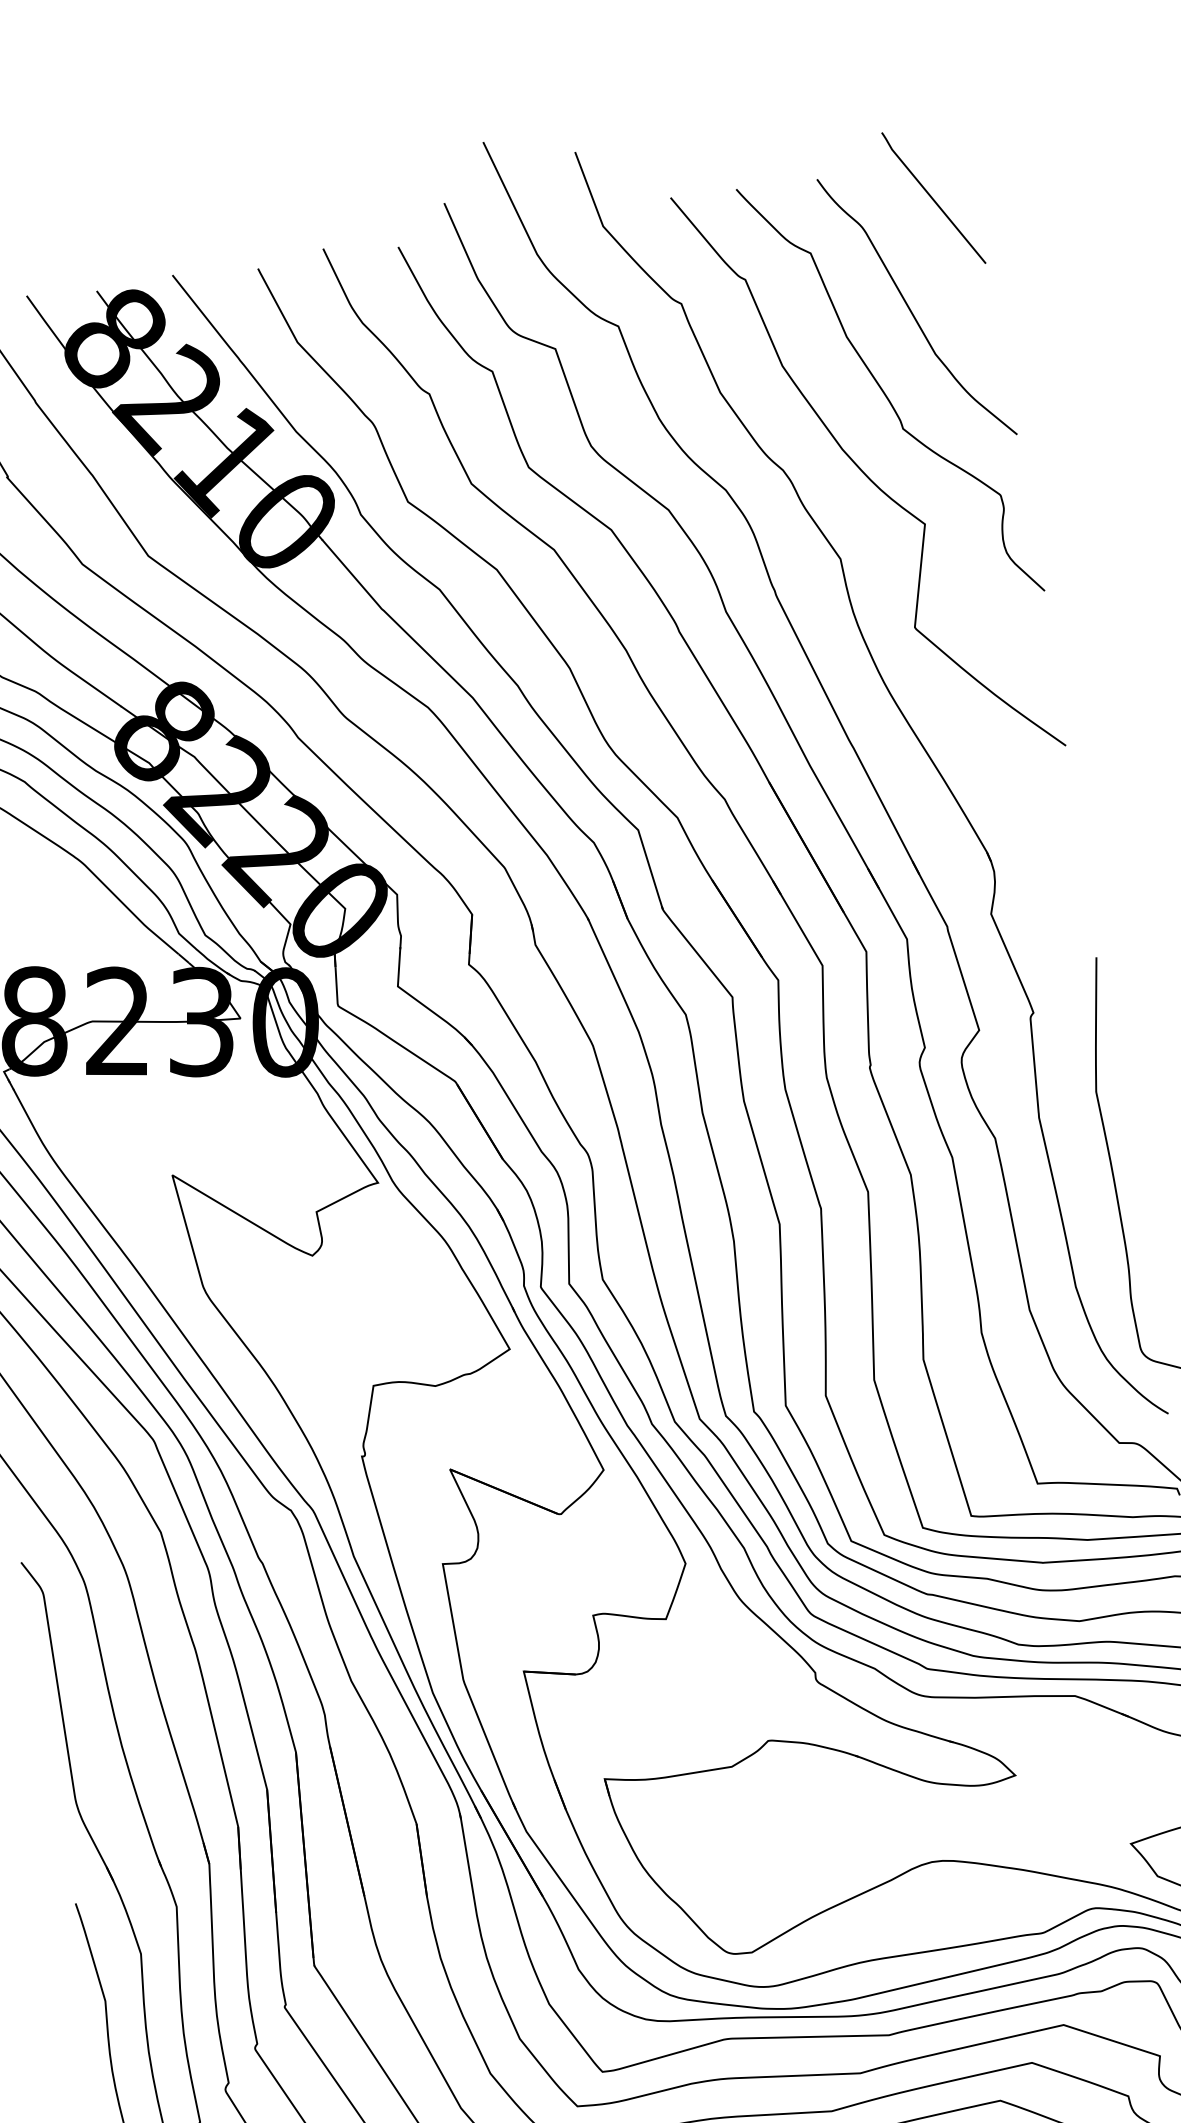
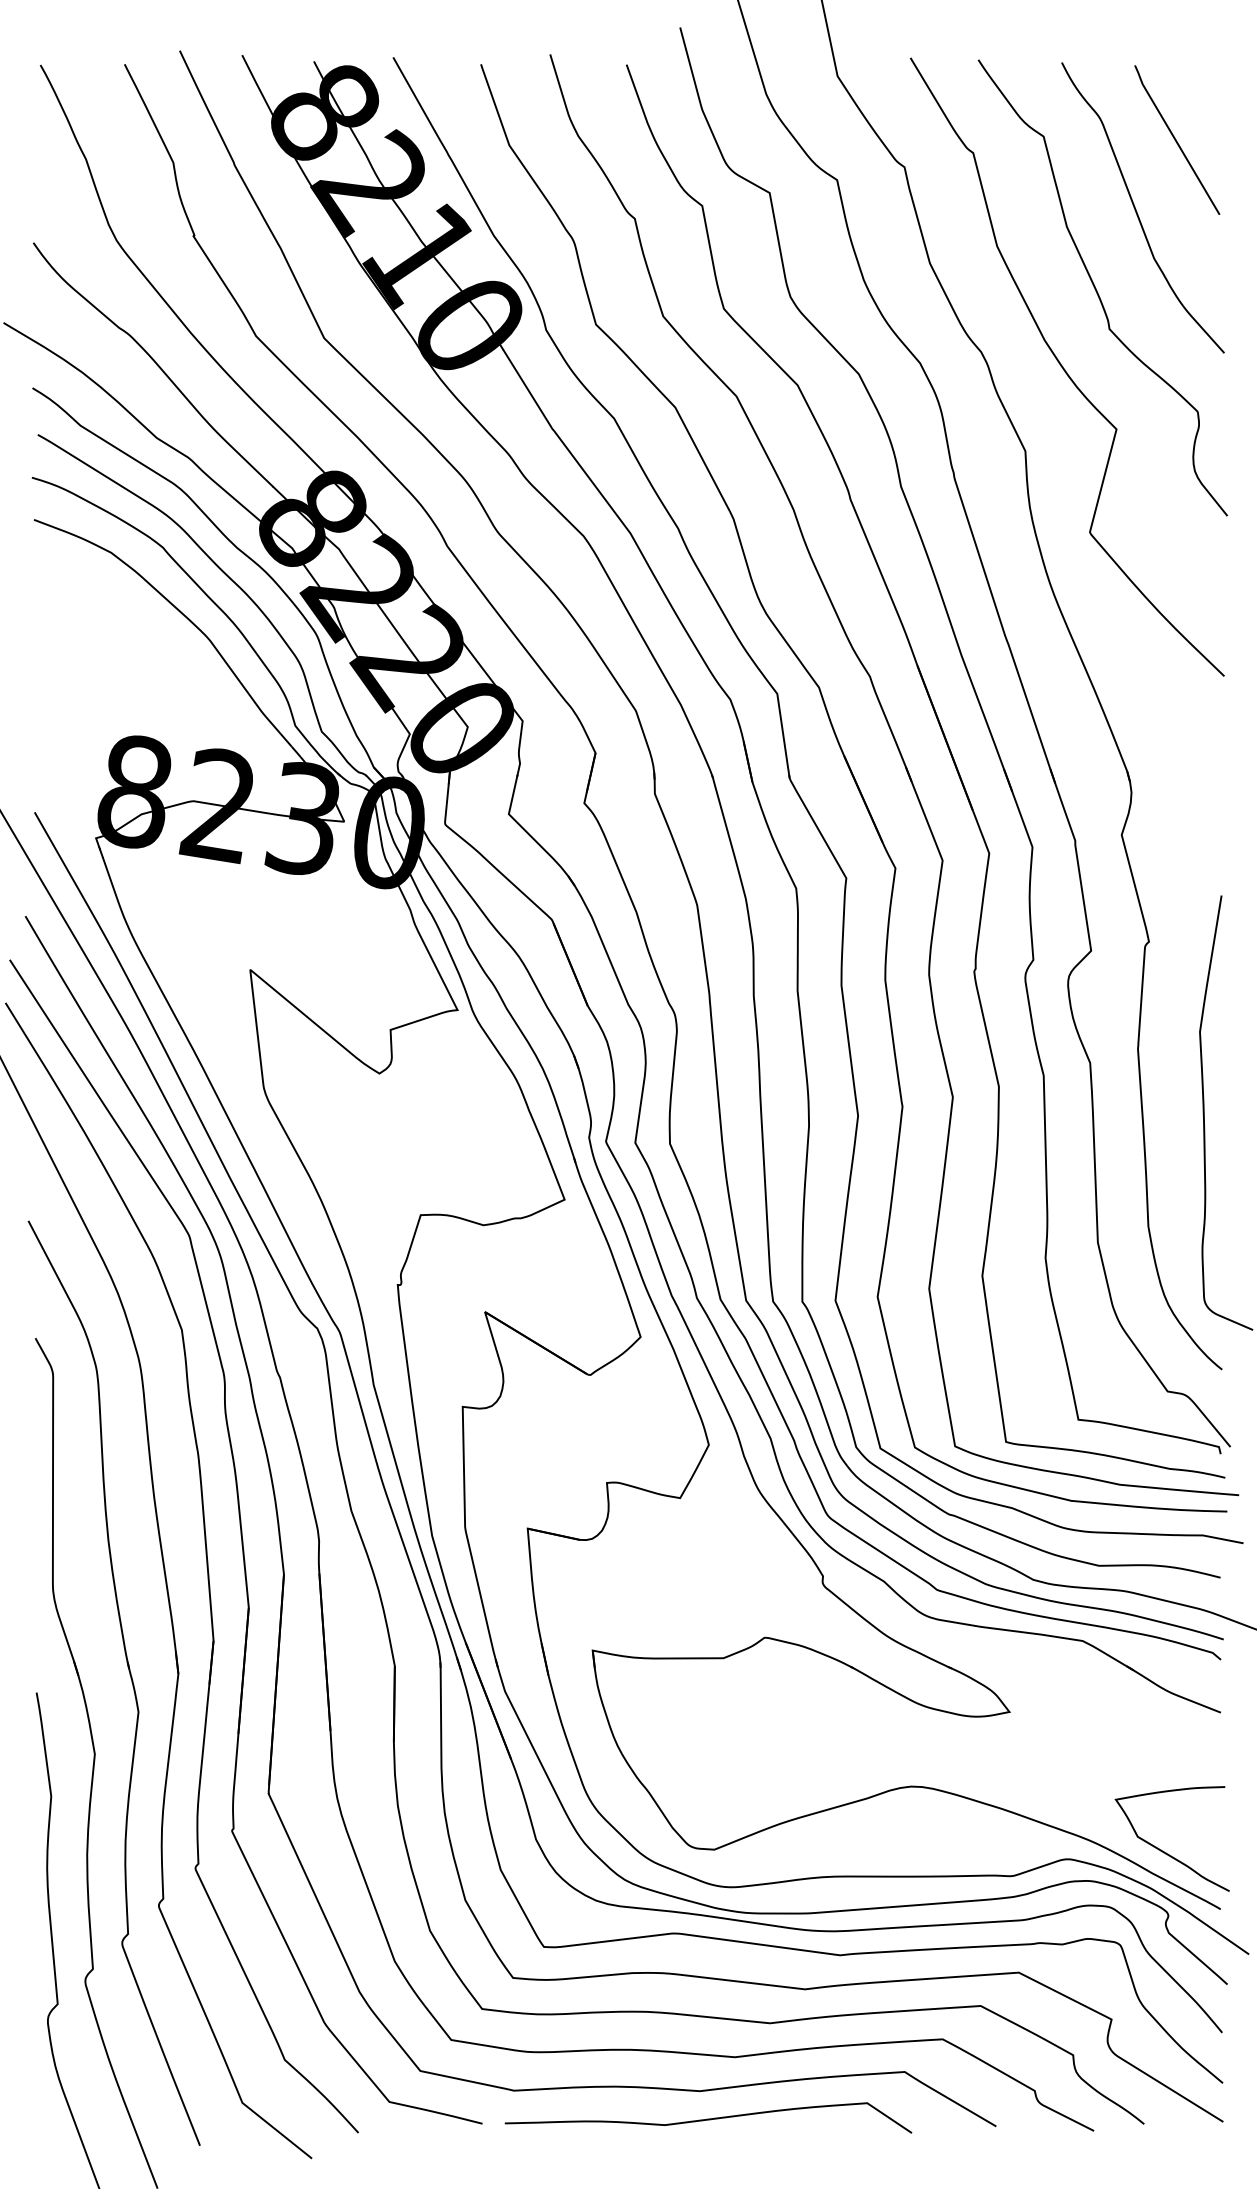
curve: (932, 197) -> (1176, 139), moved

